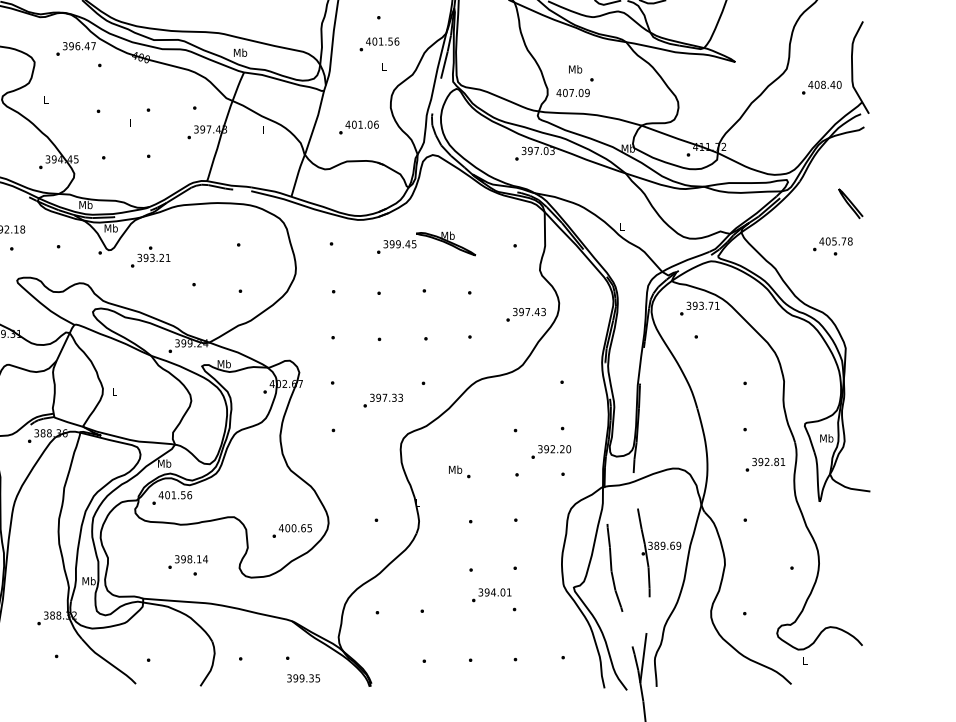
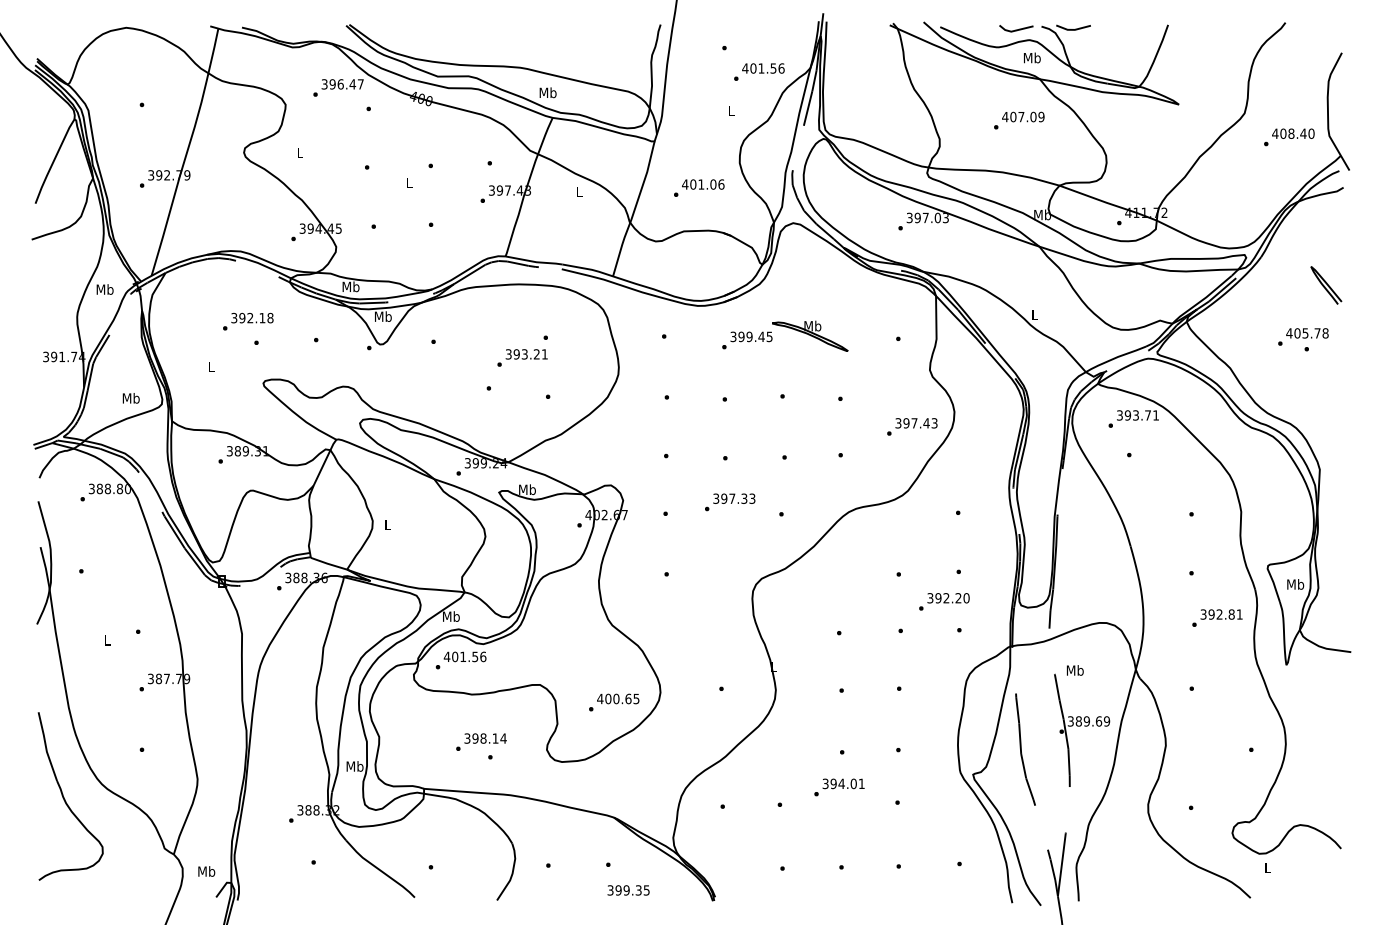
text: (379, 43) -> (759, 71), moved
text: (575, 69) -> (1032, 57), moved
text: (573, 92) -> (1023, 116), moved
text: (150, 260) -> (522, 357), moved
text: (383, 400) -> (730, 502), moved
text: (455, 469) -> (1075, 670), moved
text: (491, 595) -> (839, 787), moved

